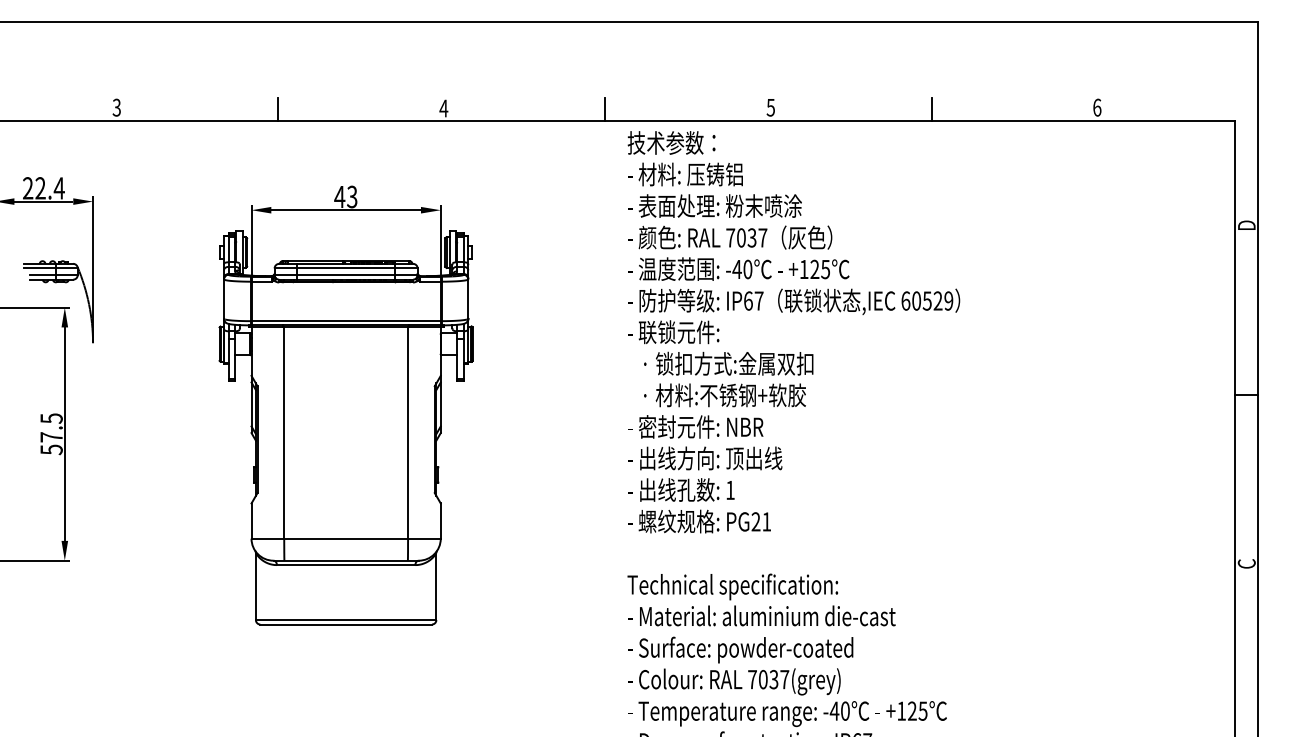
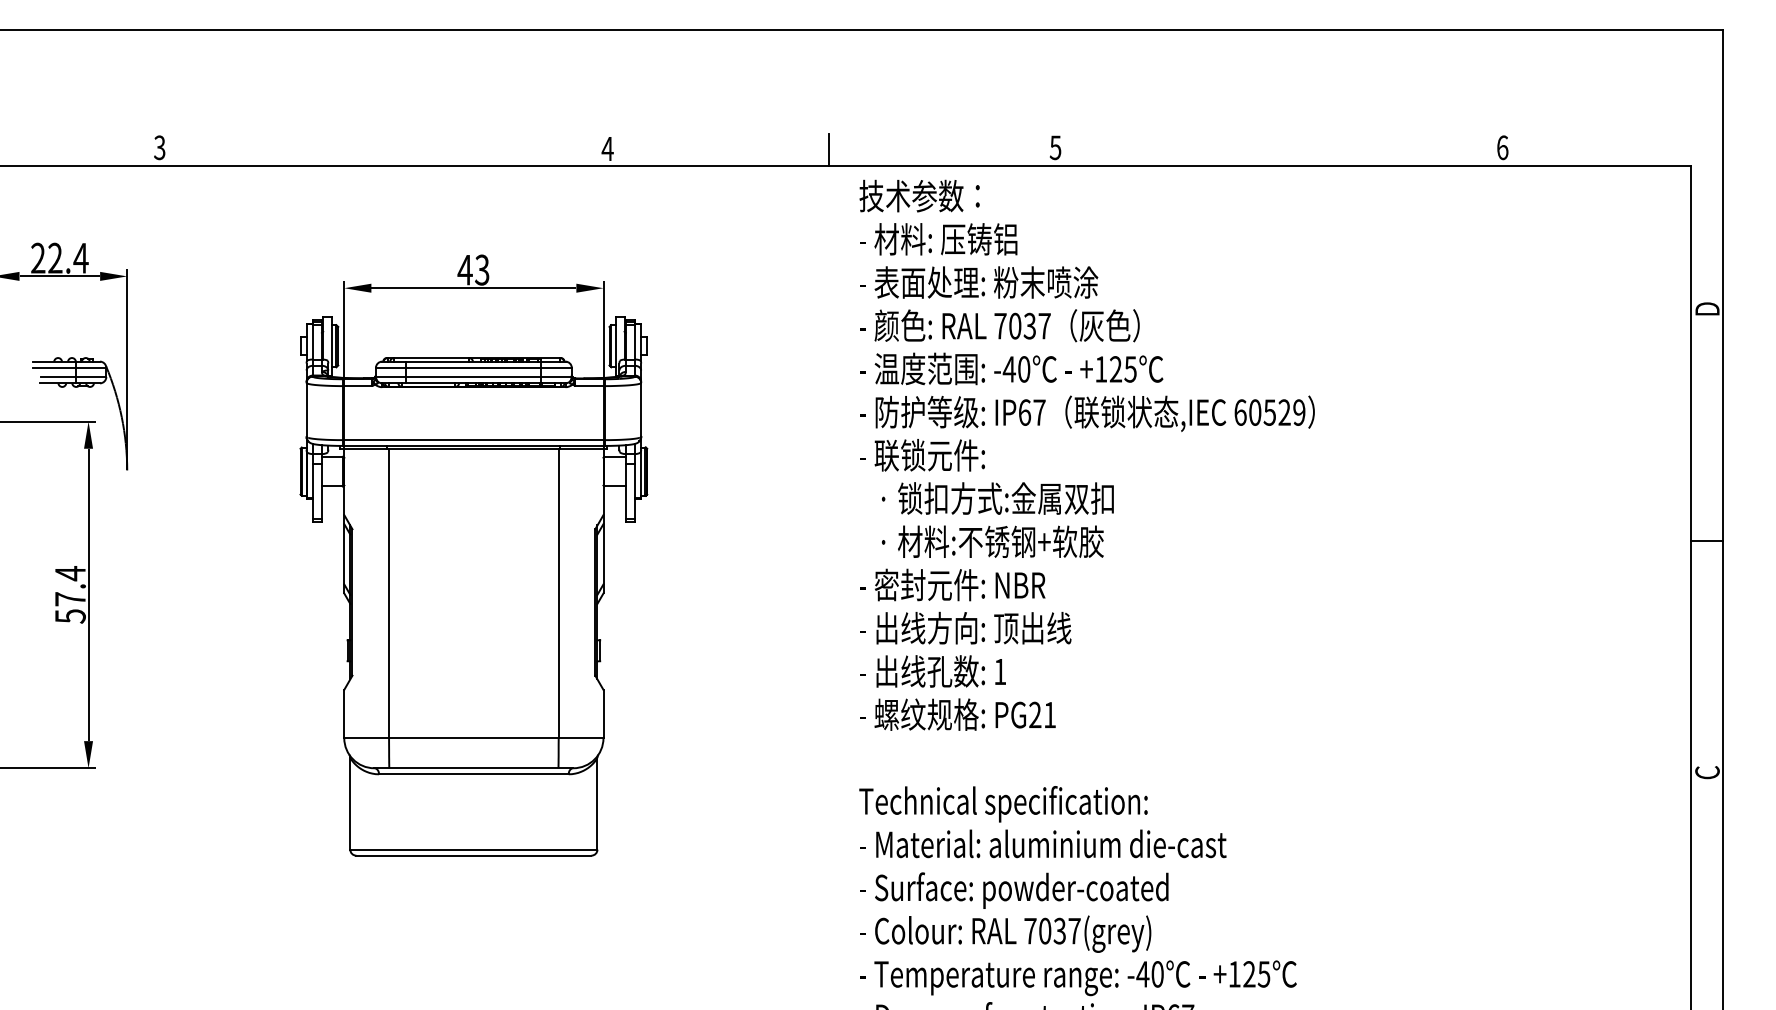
line: (277, 108) -> (380, 149), removed
line: (932, 108) -> (1276, 149), removed
text: (51, 418) -> (70, 573), 57.5 -> 57.4

